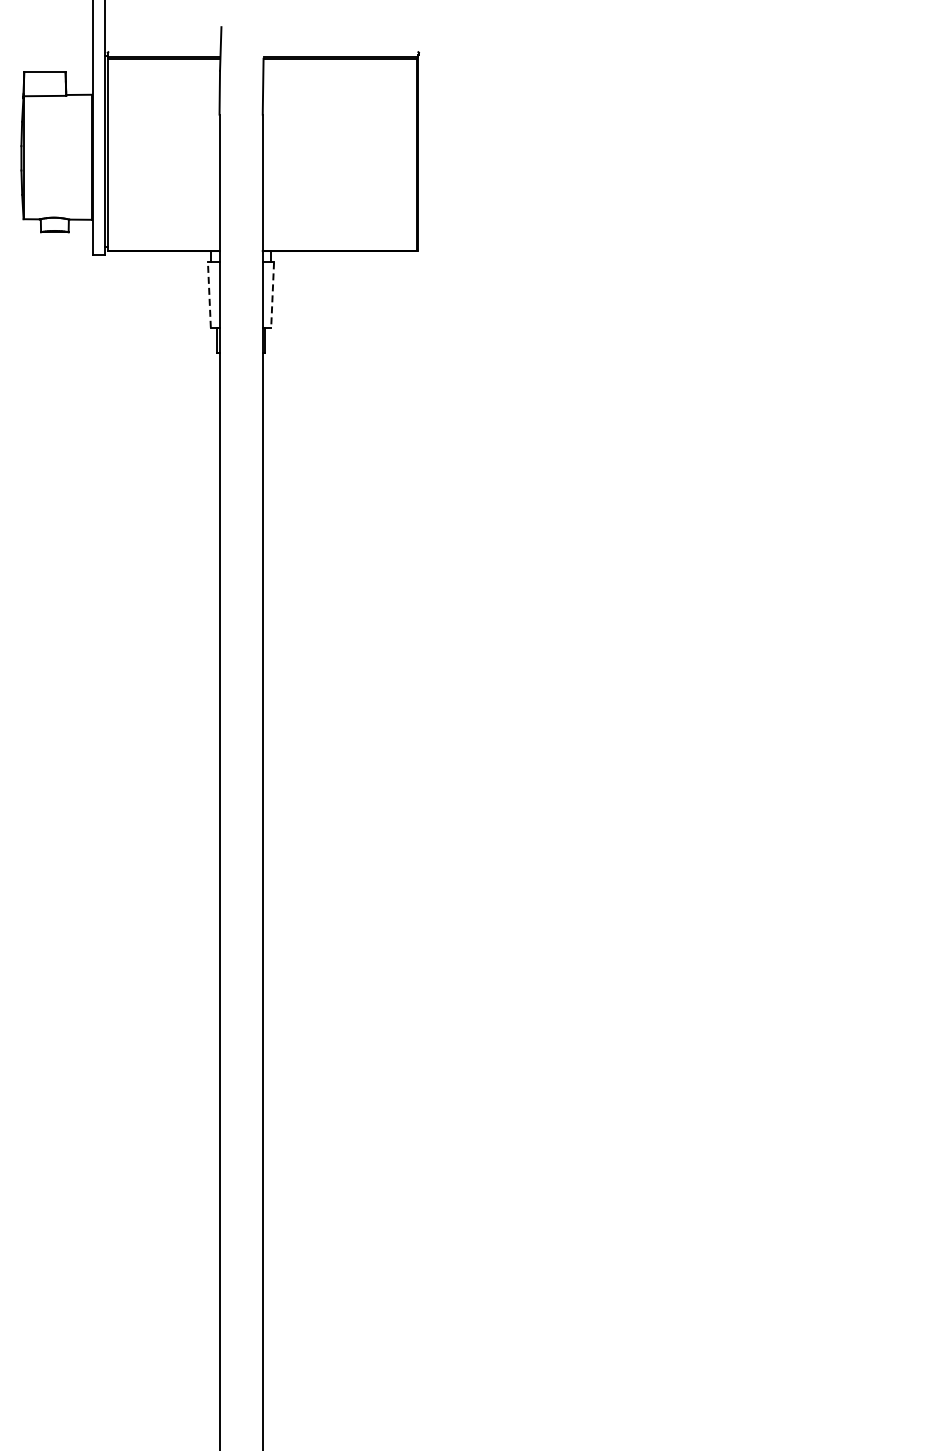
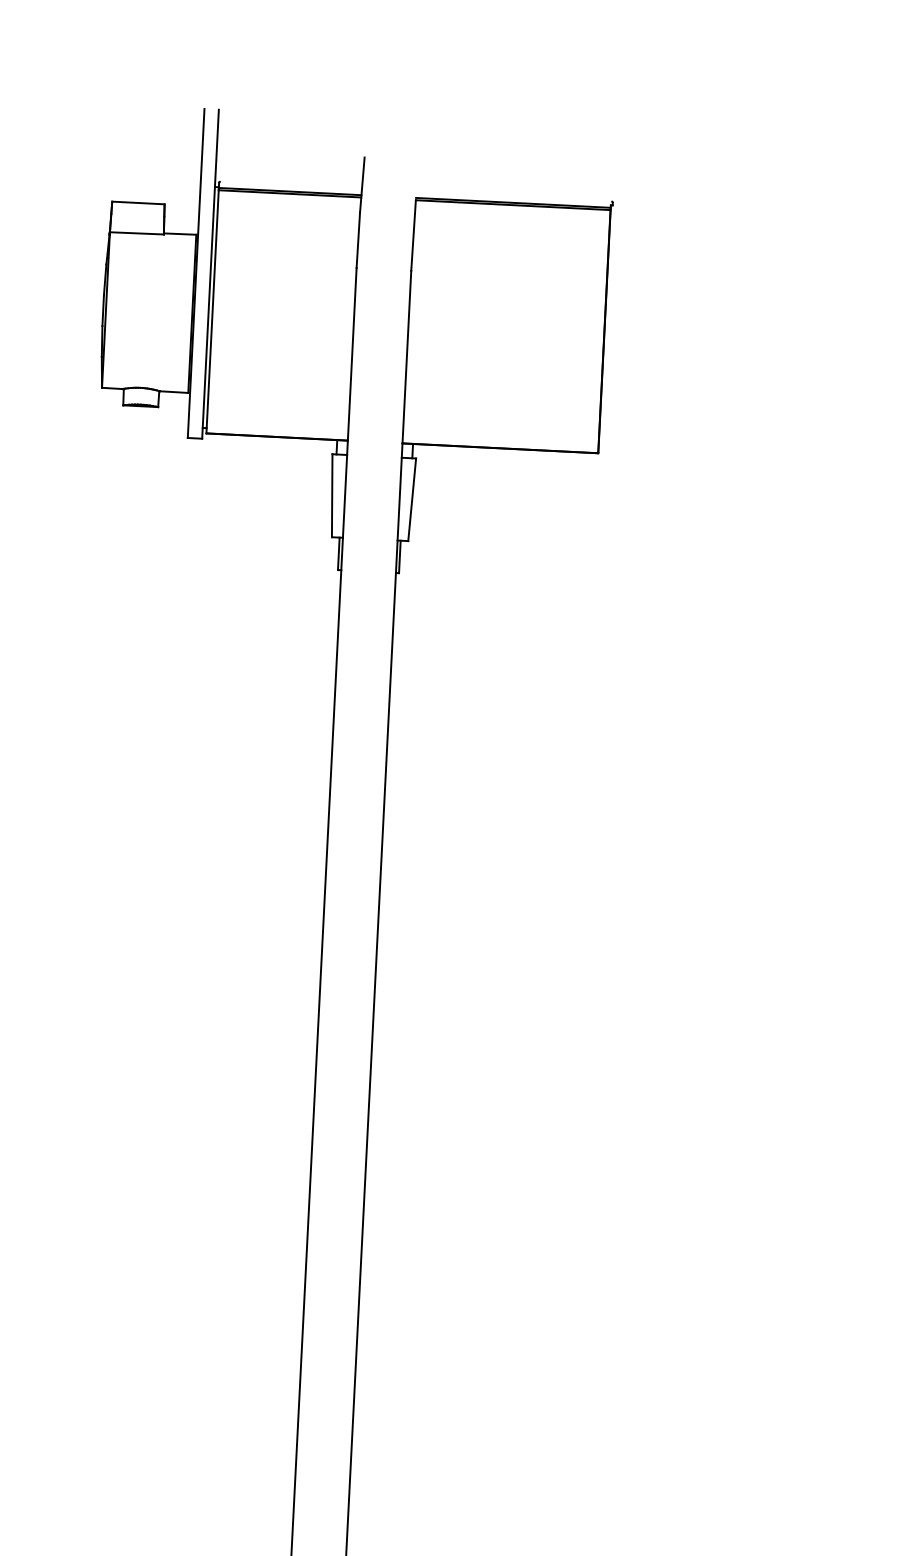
line: (209, 295) -> (332, 496), dashed -> solid
line: (272, 295) -> (412, 500), dashed -> solid

